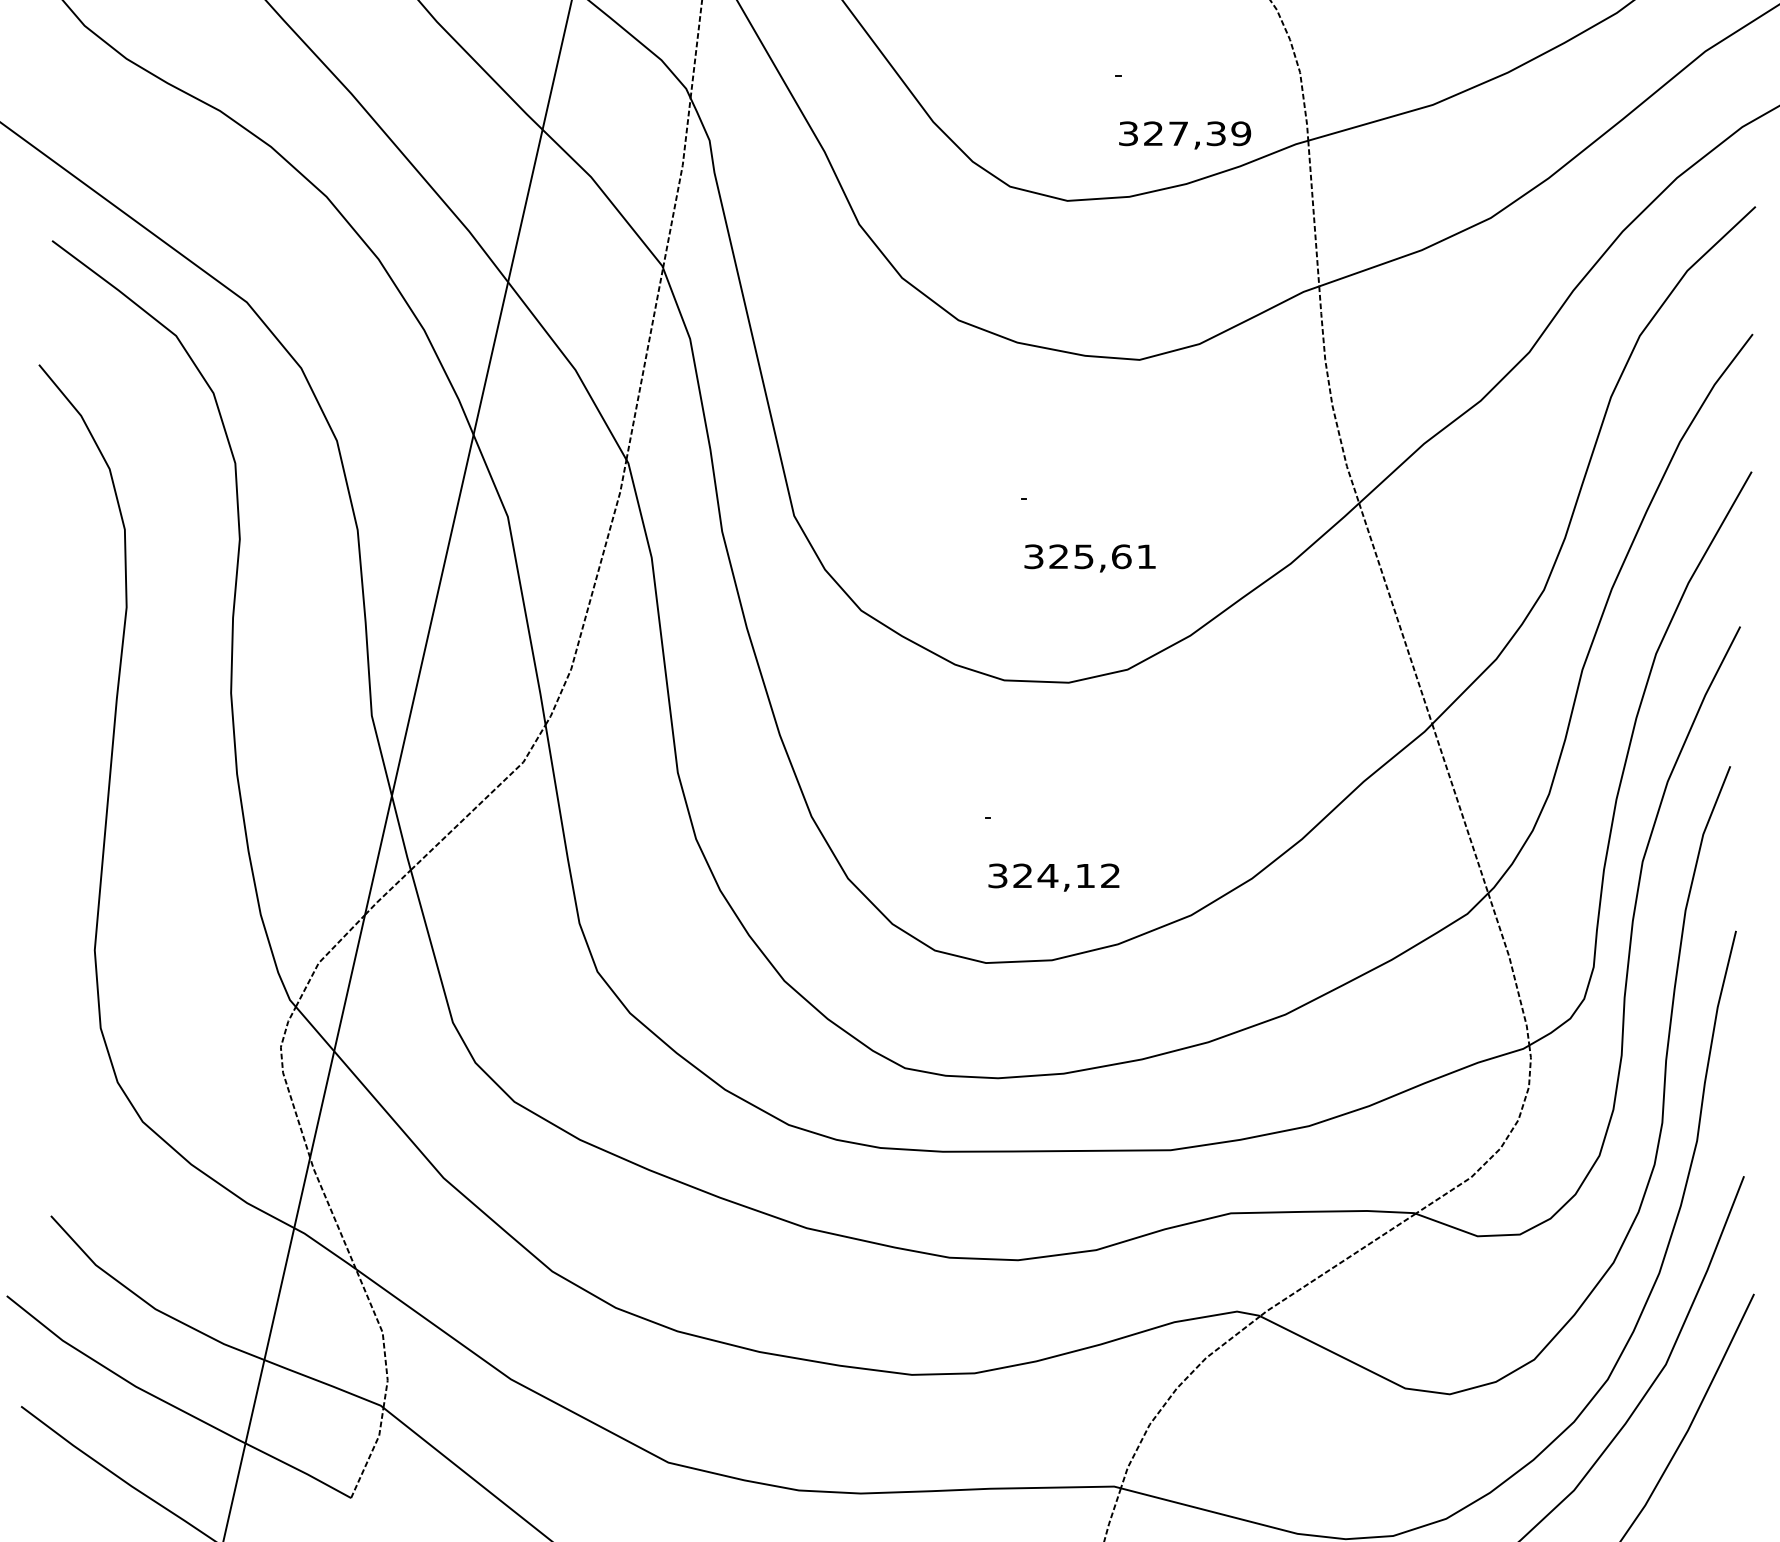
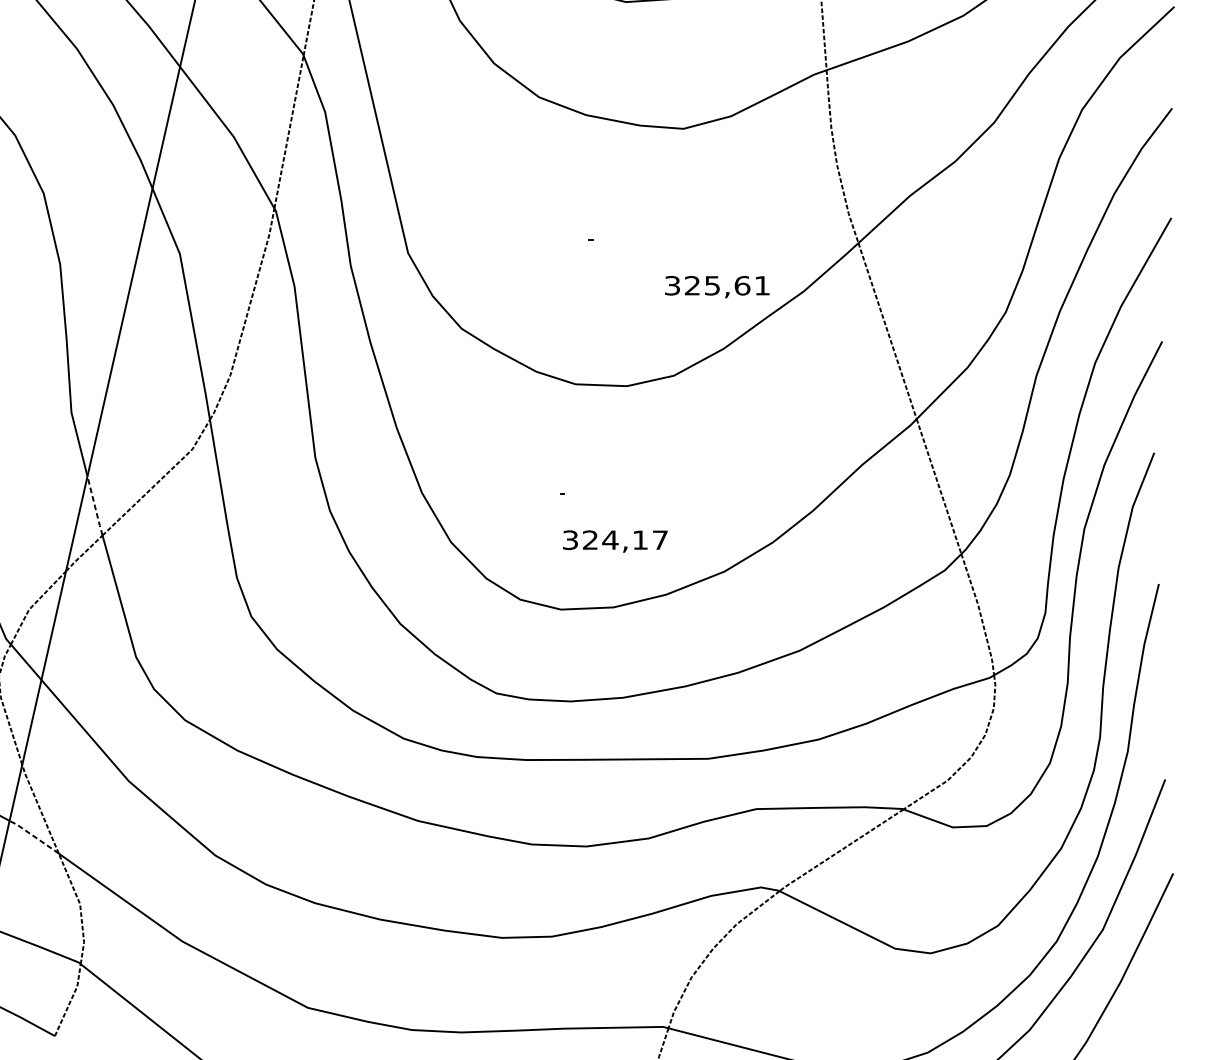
text: (1089, 558) -> (716, 287), moved
line: (401, 833) -> (95, 506), solid -> dashed
text: (1110, 875) -> (660, 539), 324,12 -> 324,17
line: (324, 1247) -> (33, 836), solid -> dashed

